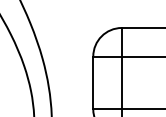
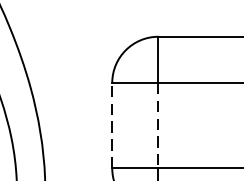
line: (93, 82) -> (112, 124), solid -> dashed
line: (121, 83) -> (157, 126), solid -> dashed

